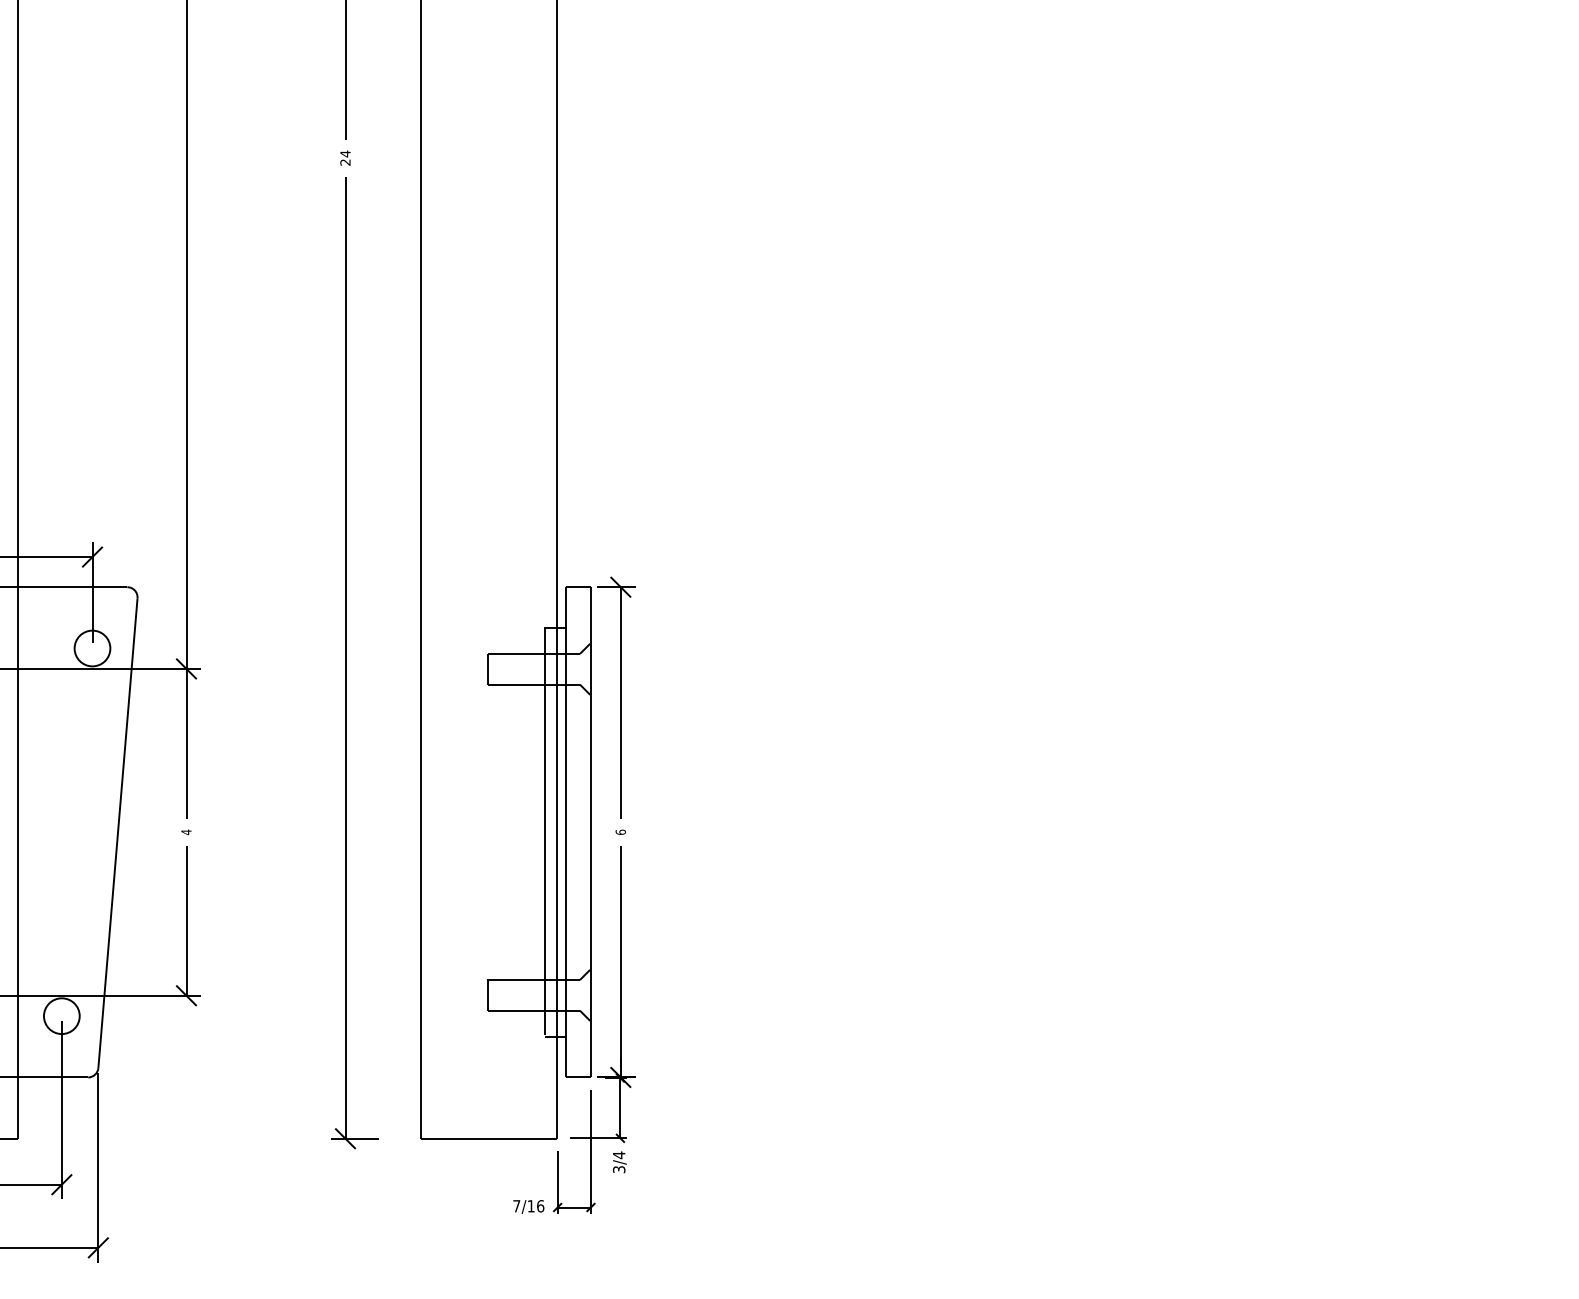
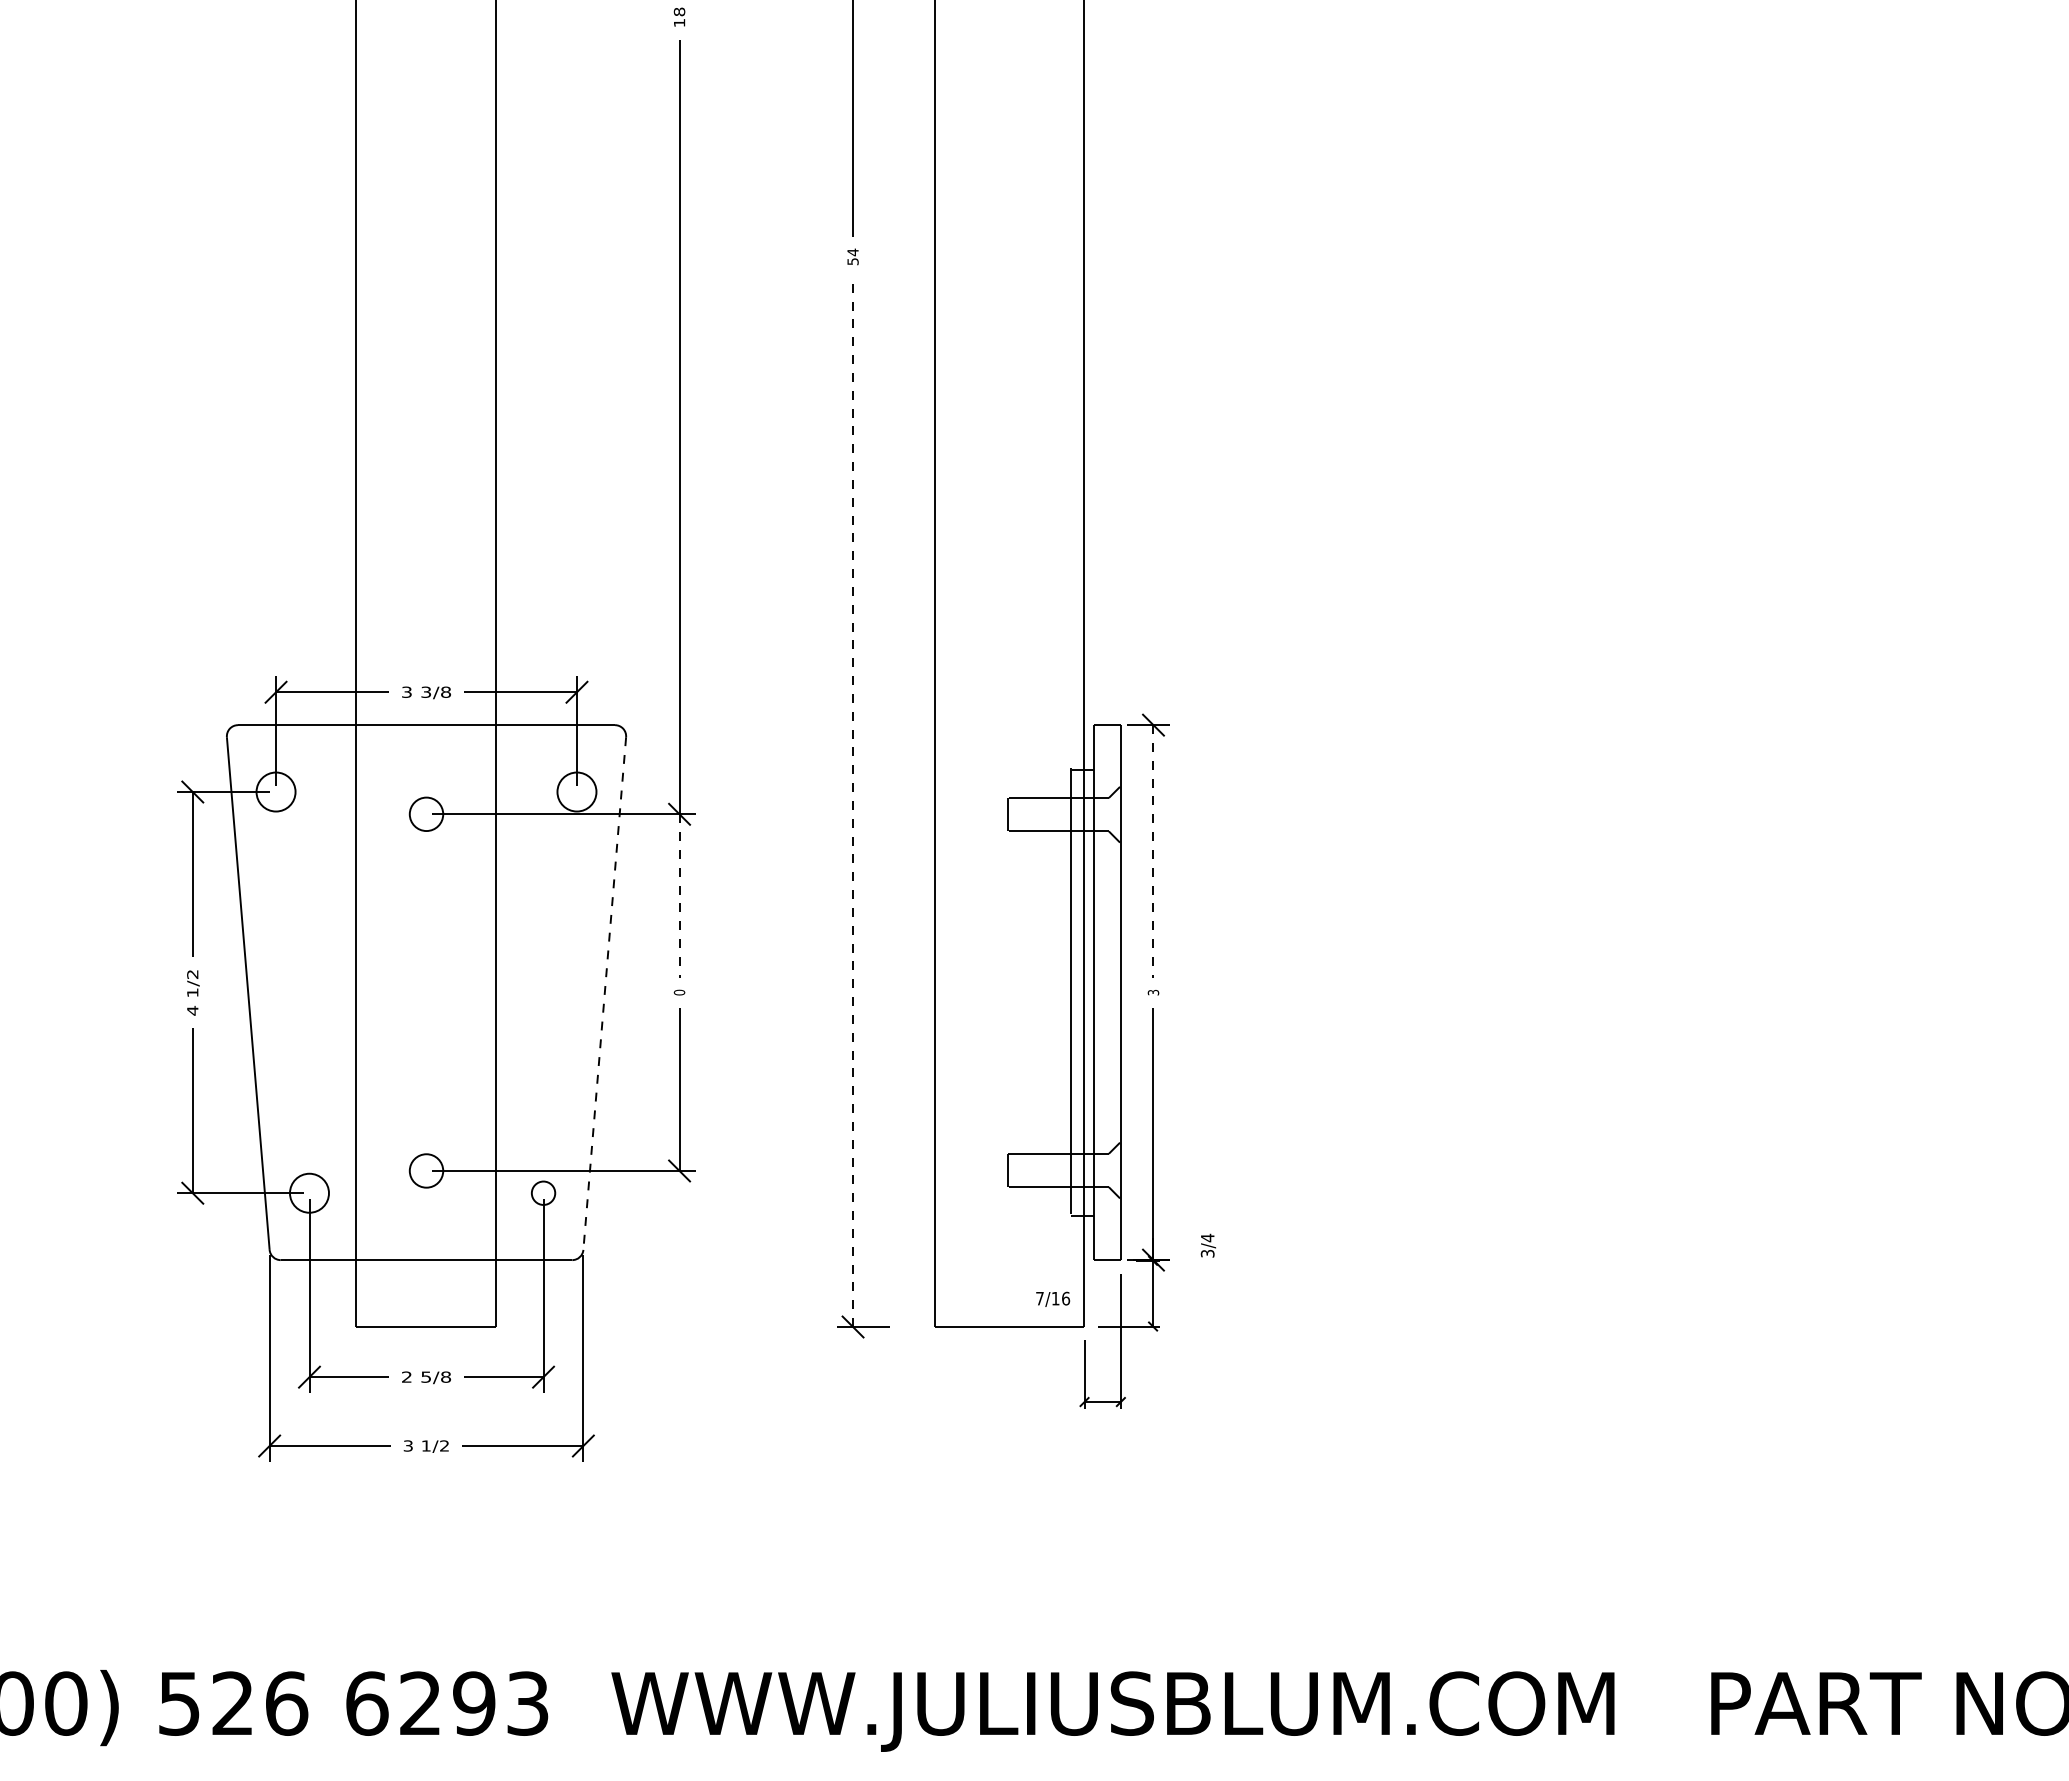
text: (344, 162) -> (852, 261), 24 -> 54
line: (345, 658) -> (853, 802), solid -> dashed
line: (620, 702) -> (1153, 851), solid -> dashed
line: (186, 744) -> (679, 896), solid -> dashed
text: (186, 832) -> (679, 992), 4 -> 0
text: (620, 832) -> (1153, 992), 6 -> 3
line: (117, 834) -> (604, 994), solid -> dashed
circle: (61, 1015) -> (543, 1192), size x0.6
text: (618, 1162) -> (1207, 1245), moved
text: (529, 1206) -> (1053, 1298), moved

